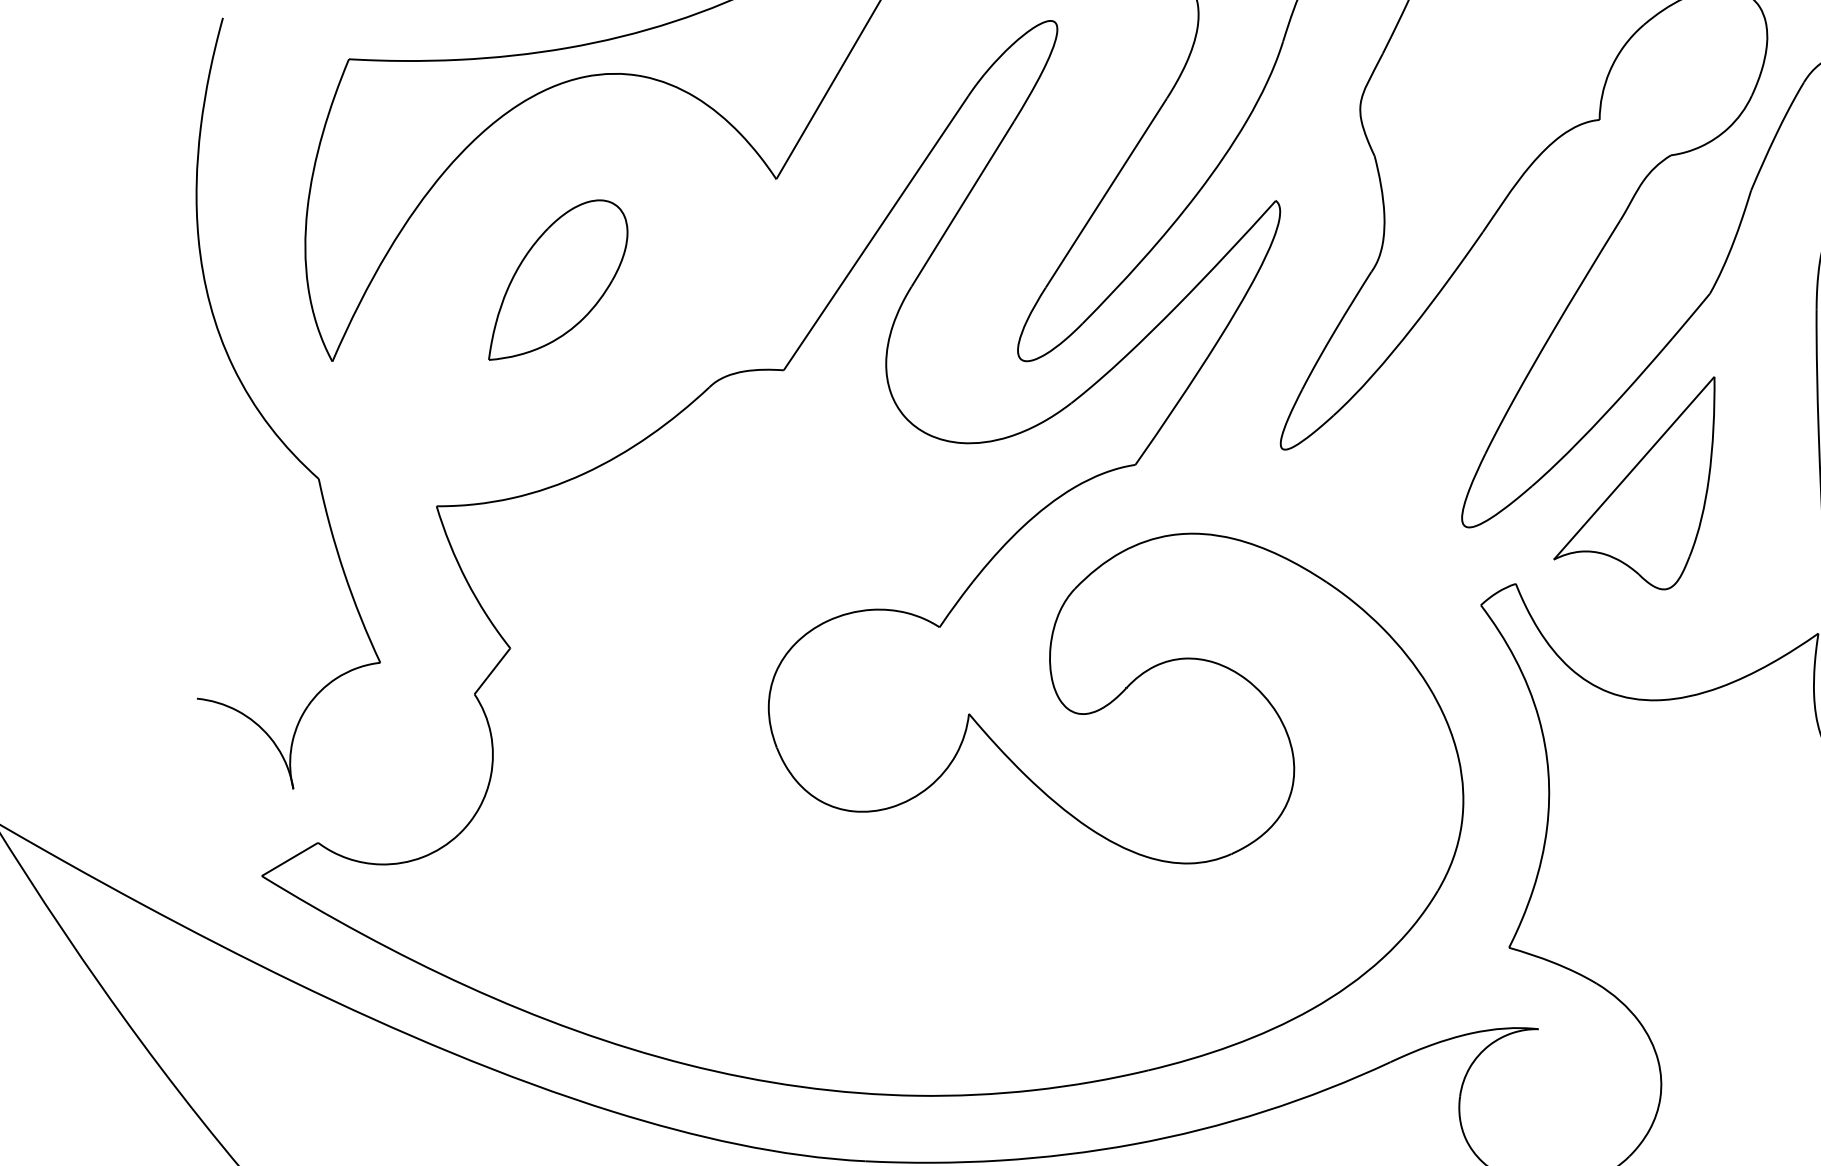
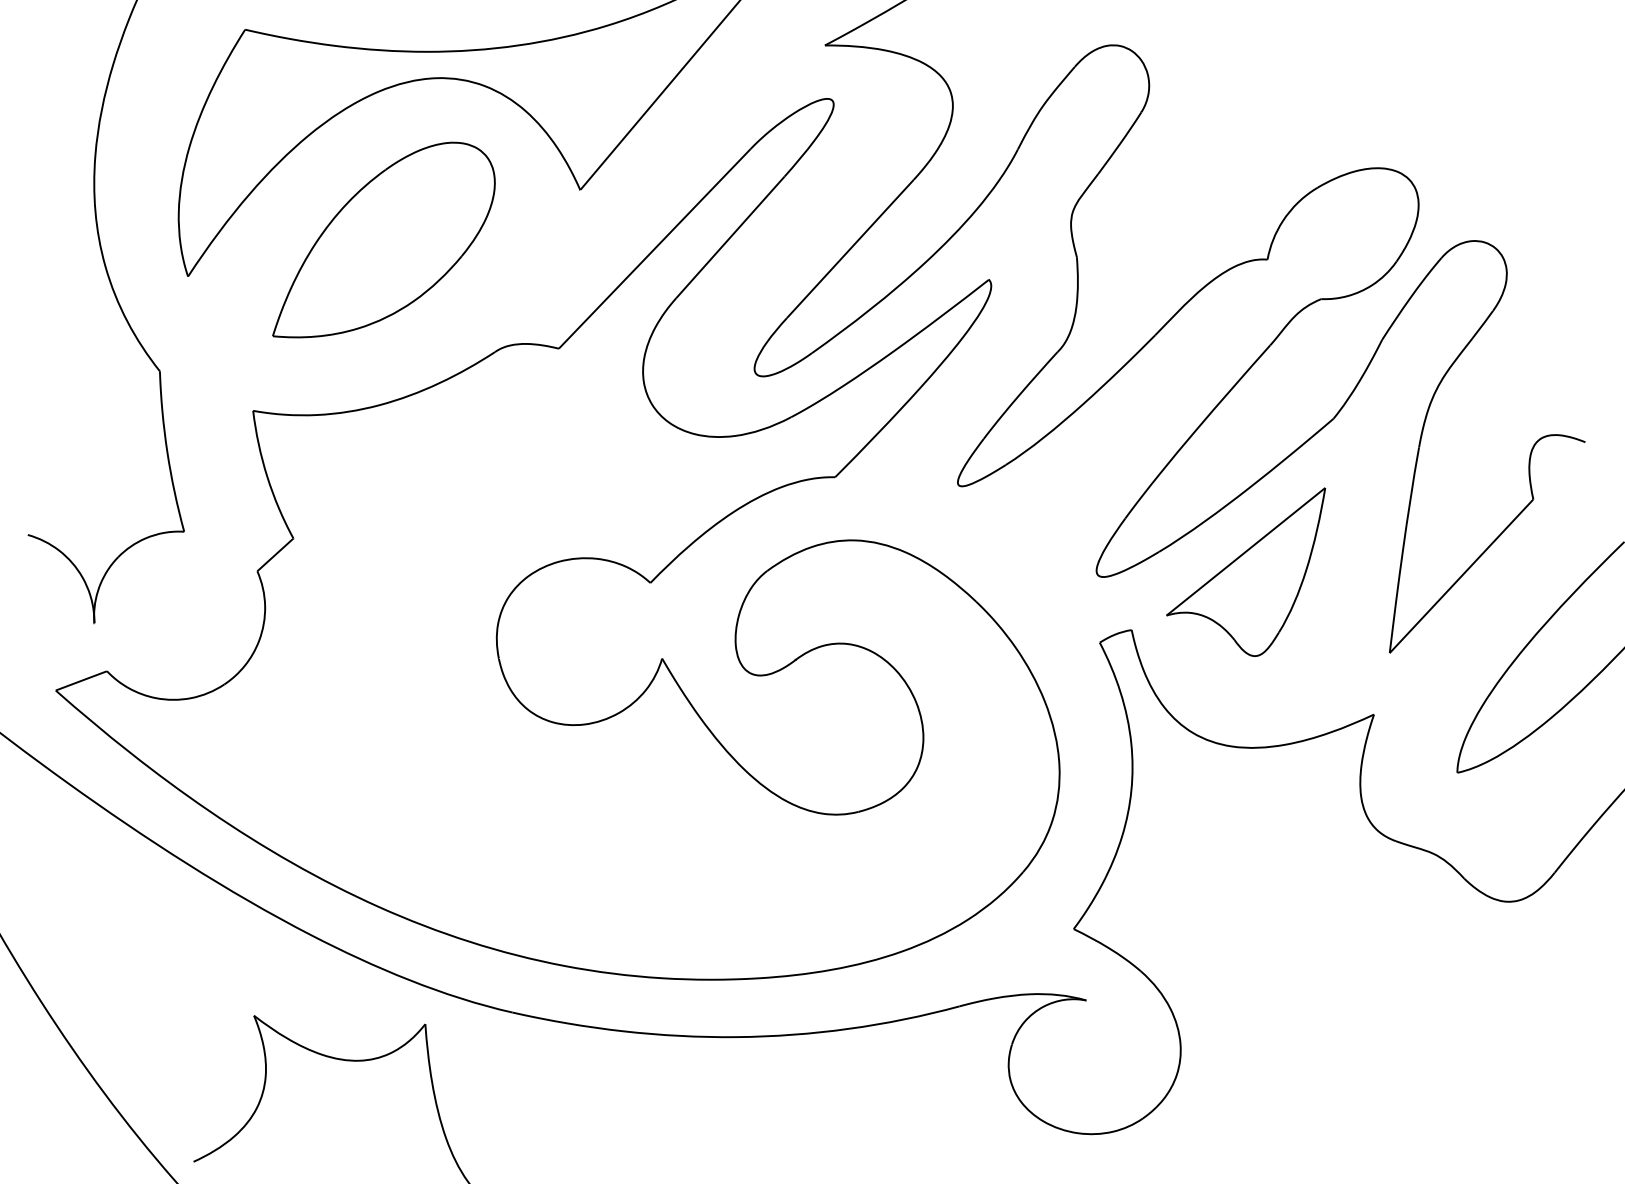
part: (554, 277) -> (383, 239), size x1.67

